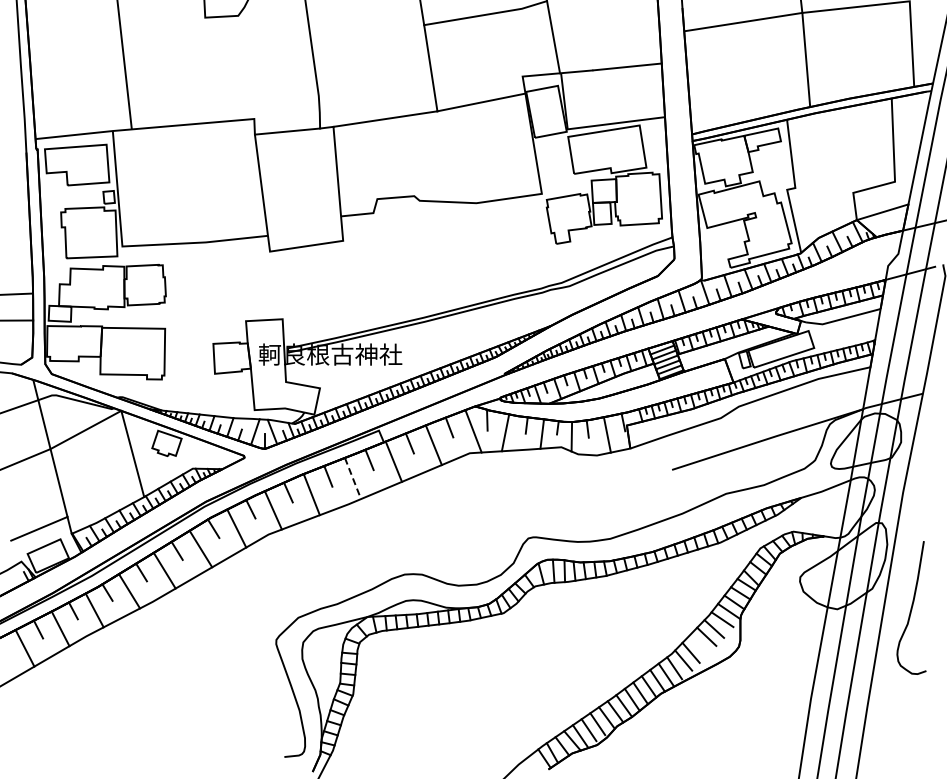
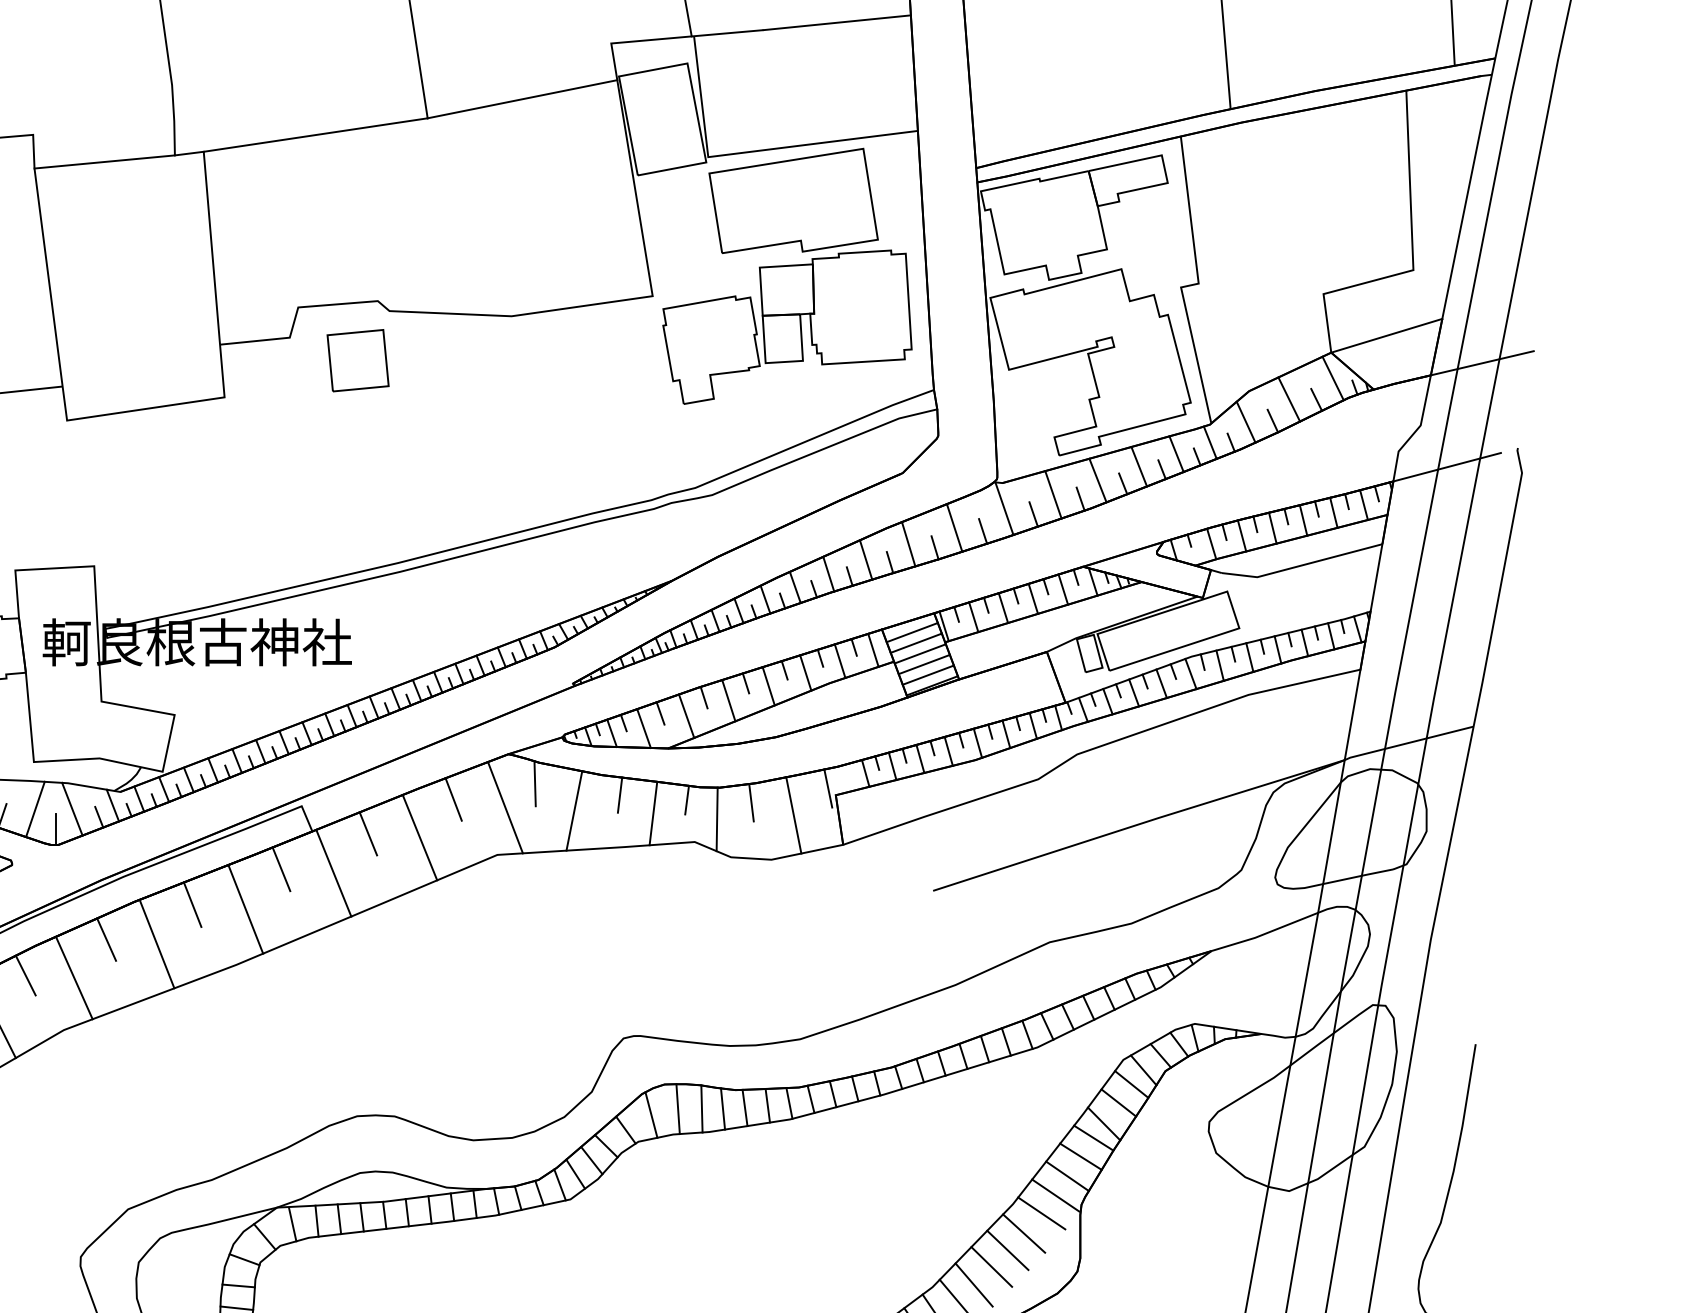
part: (405, 223) -> (358, 359), added
line: (353, 478) -> (246, 909), dashed -> solid
line: (698, 644) -> (990, 1266), added

